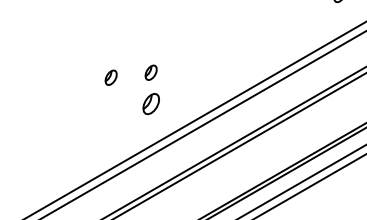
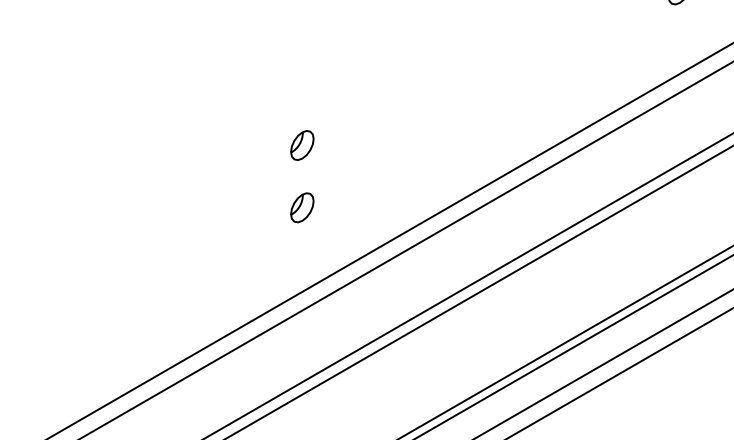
part: (110, 77) -> (220, 154), removed
part: (150, 103) -> (300, 206), size x0.71

